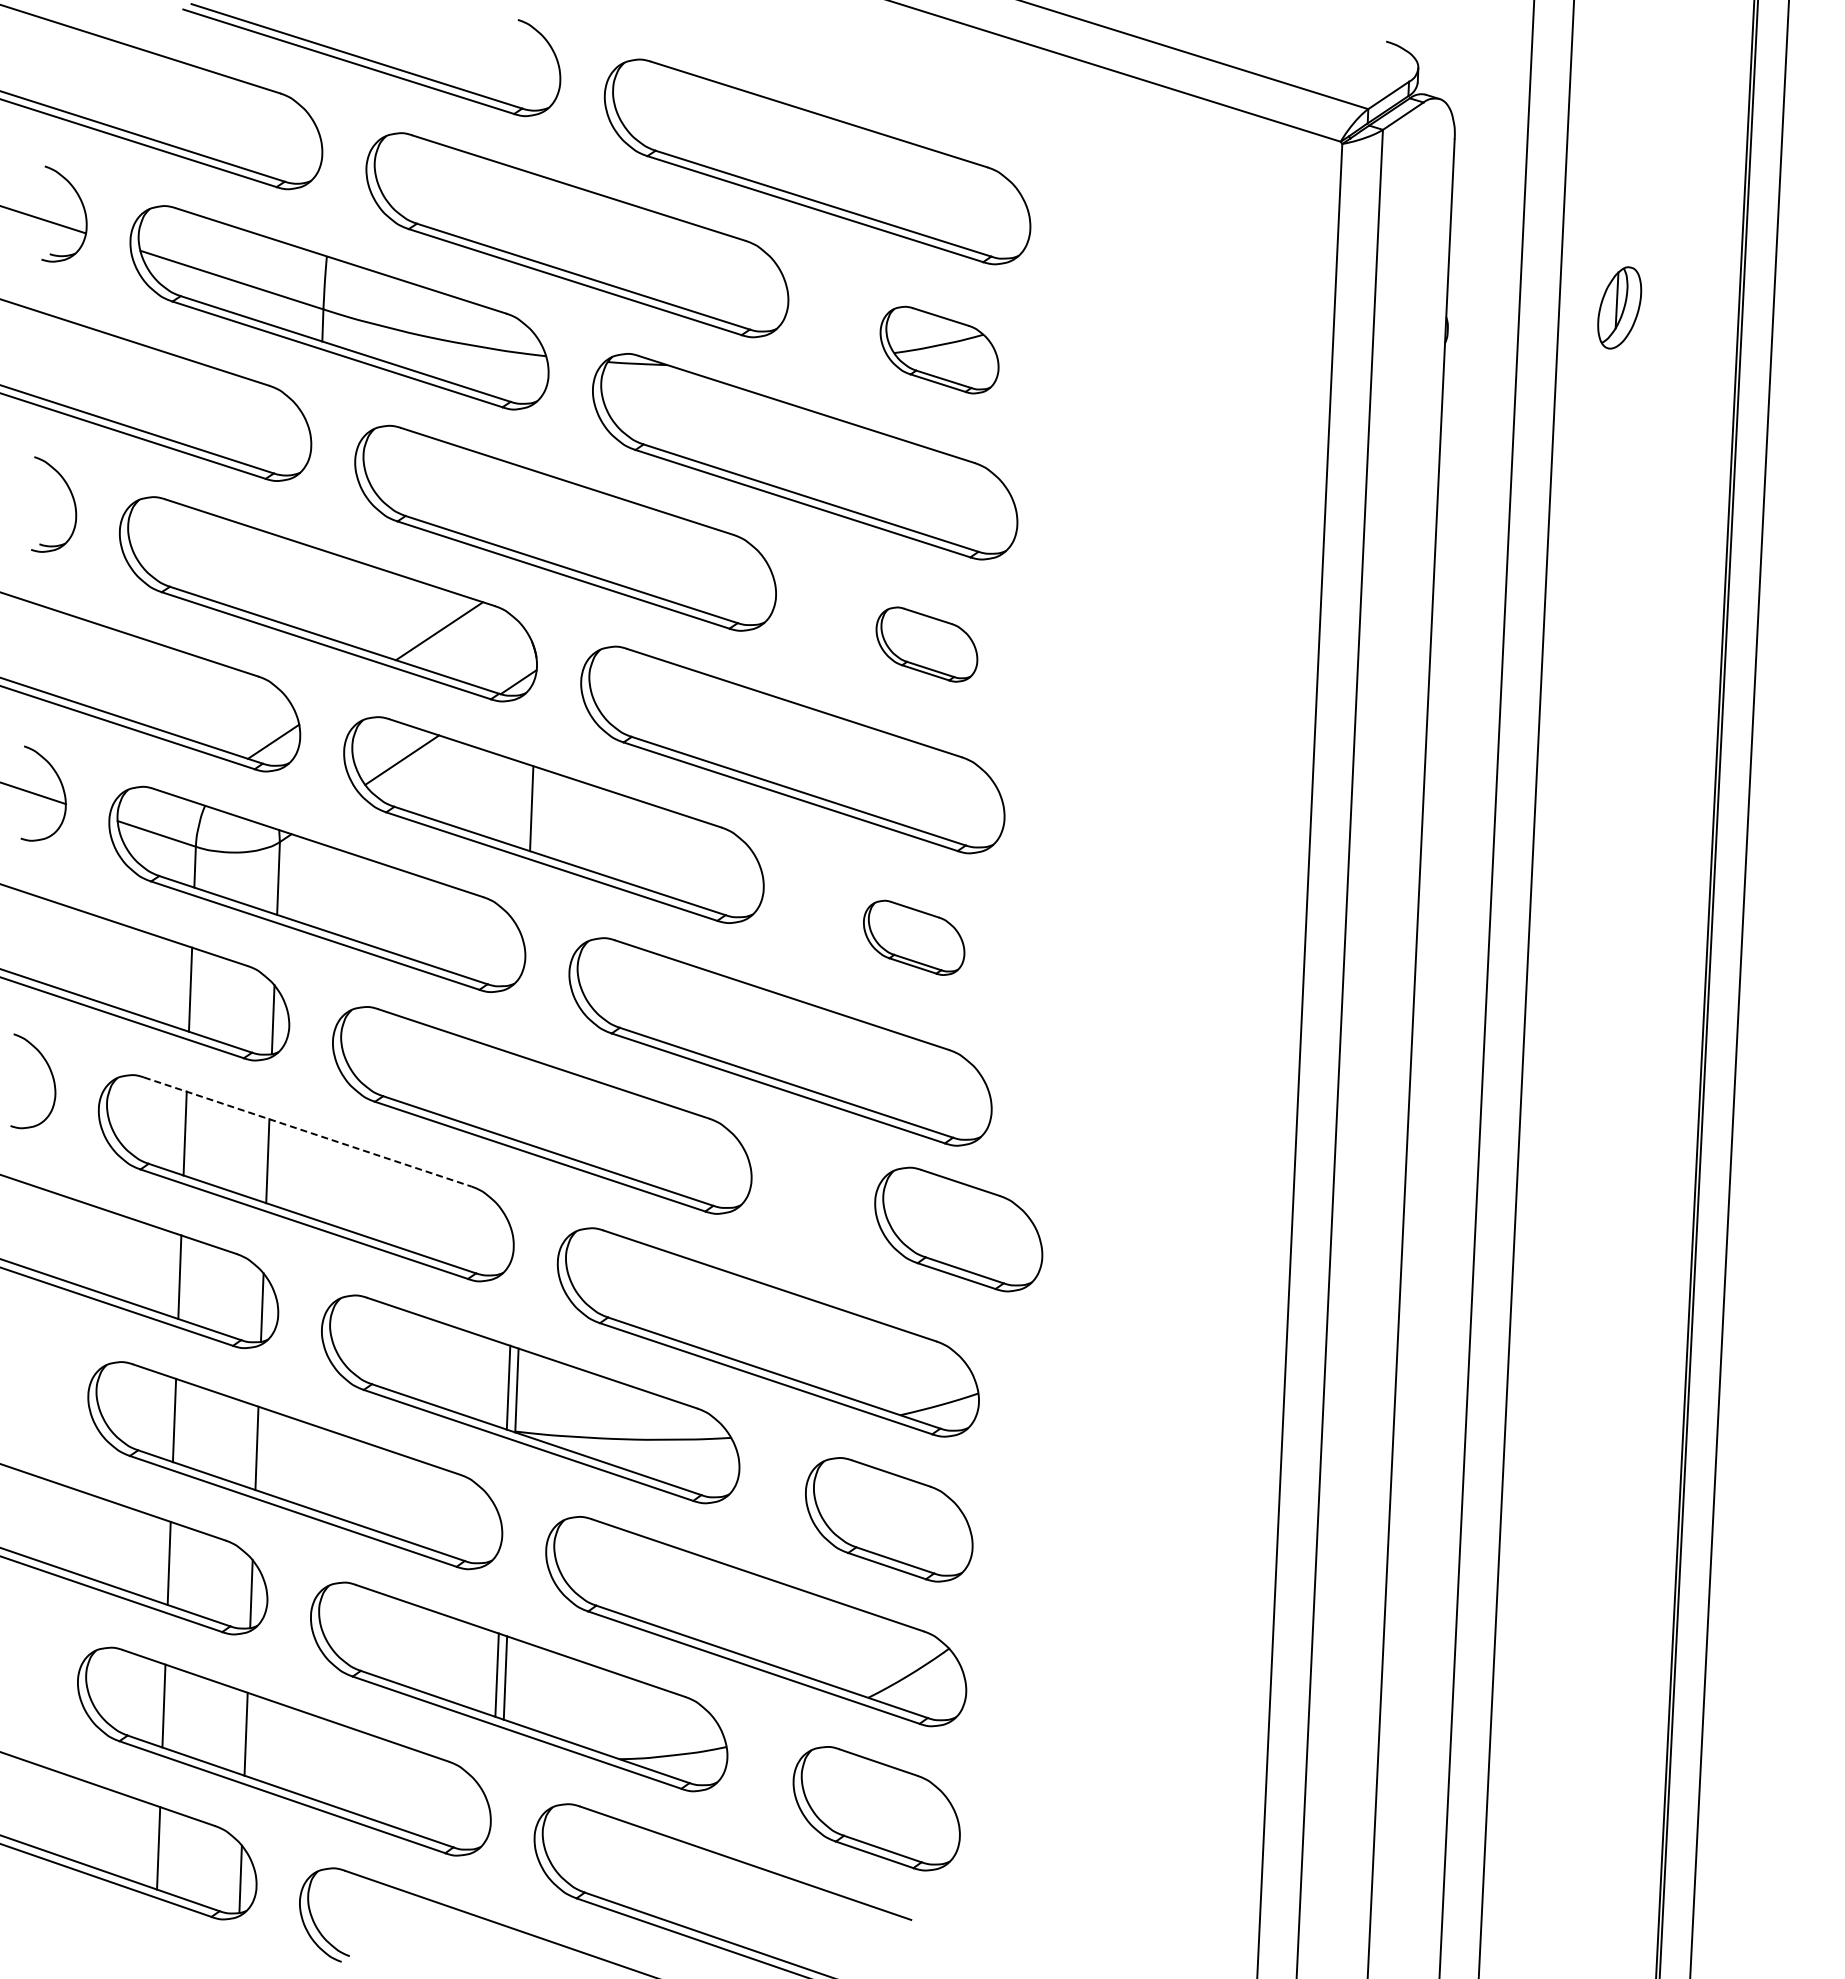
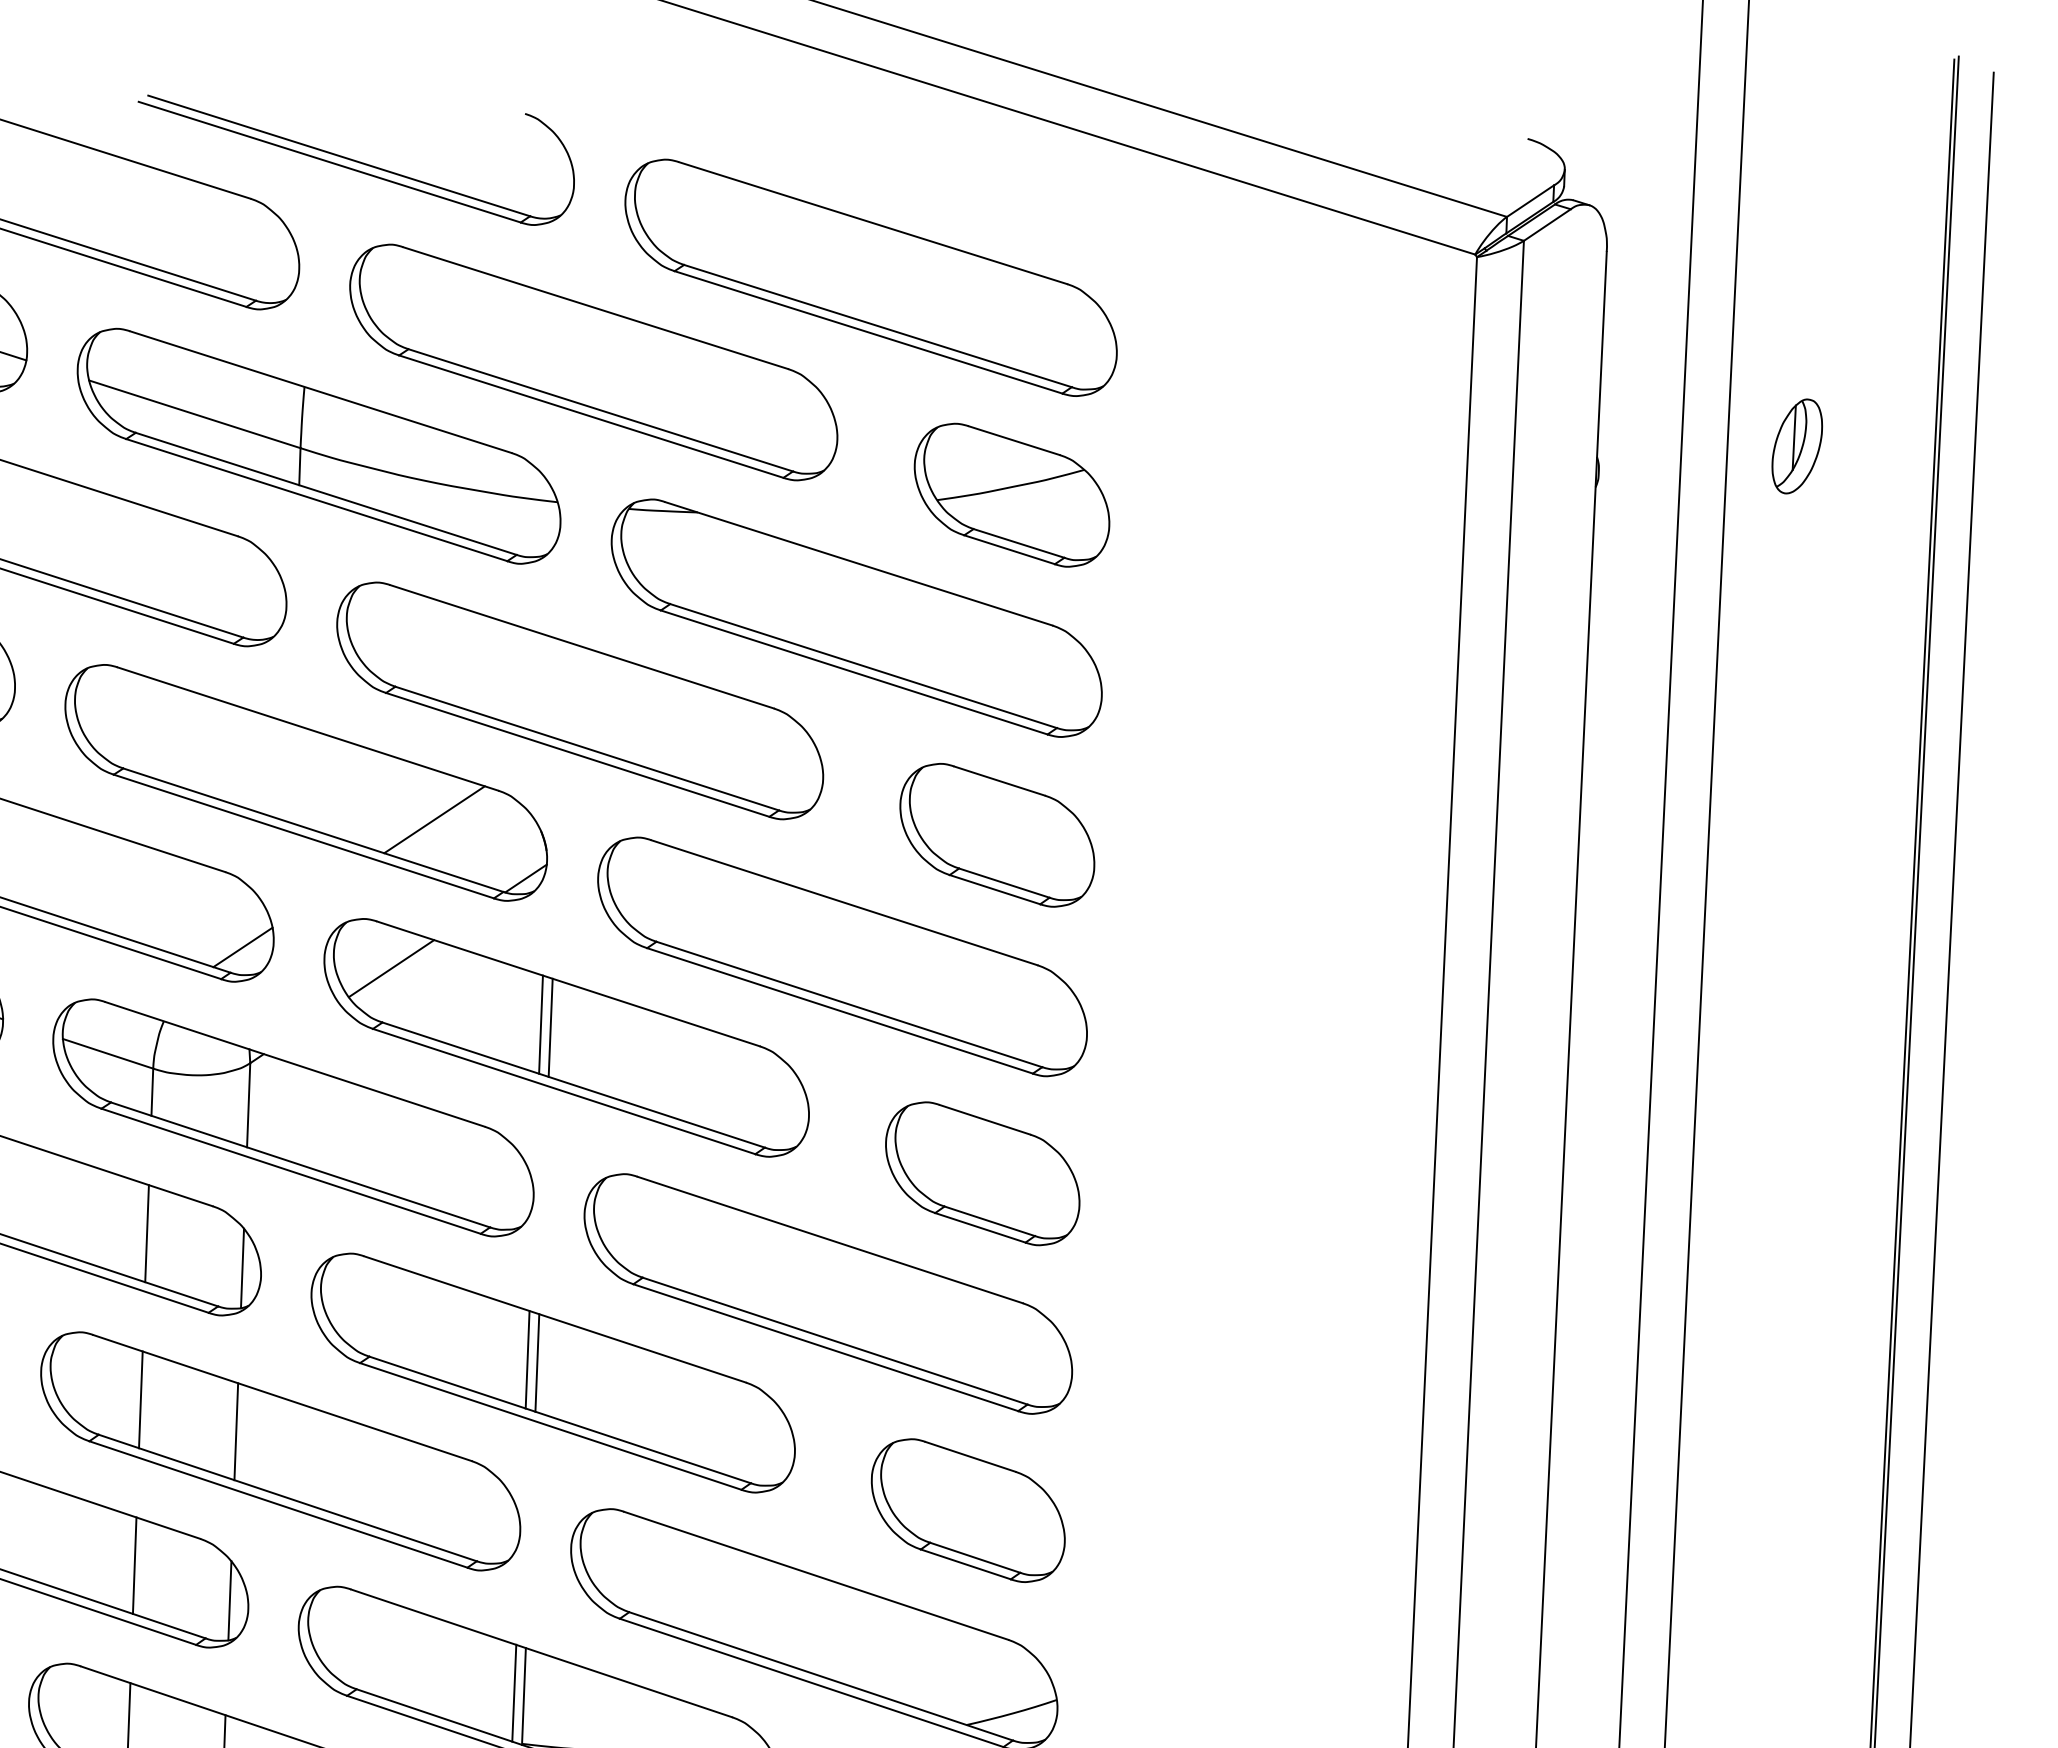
part: (939, 349) -> (1011, 494), size x1.43
part: (926, 644) -> (996, 835), size x1.67
line: (539, 810) -> (550, 1026), added
part: (913, 937) -> (981, 1173), size x1.67
line: (519, 1098) -> (526, 1359), added
line: (528, 1101) -> (537, 1362), added
line: (307, 1132) -> (282, 1398), dashed -> solid
part: (958, 1229) -> (968, 1510), moved

